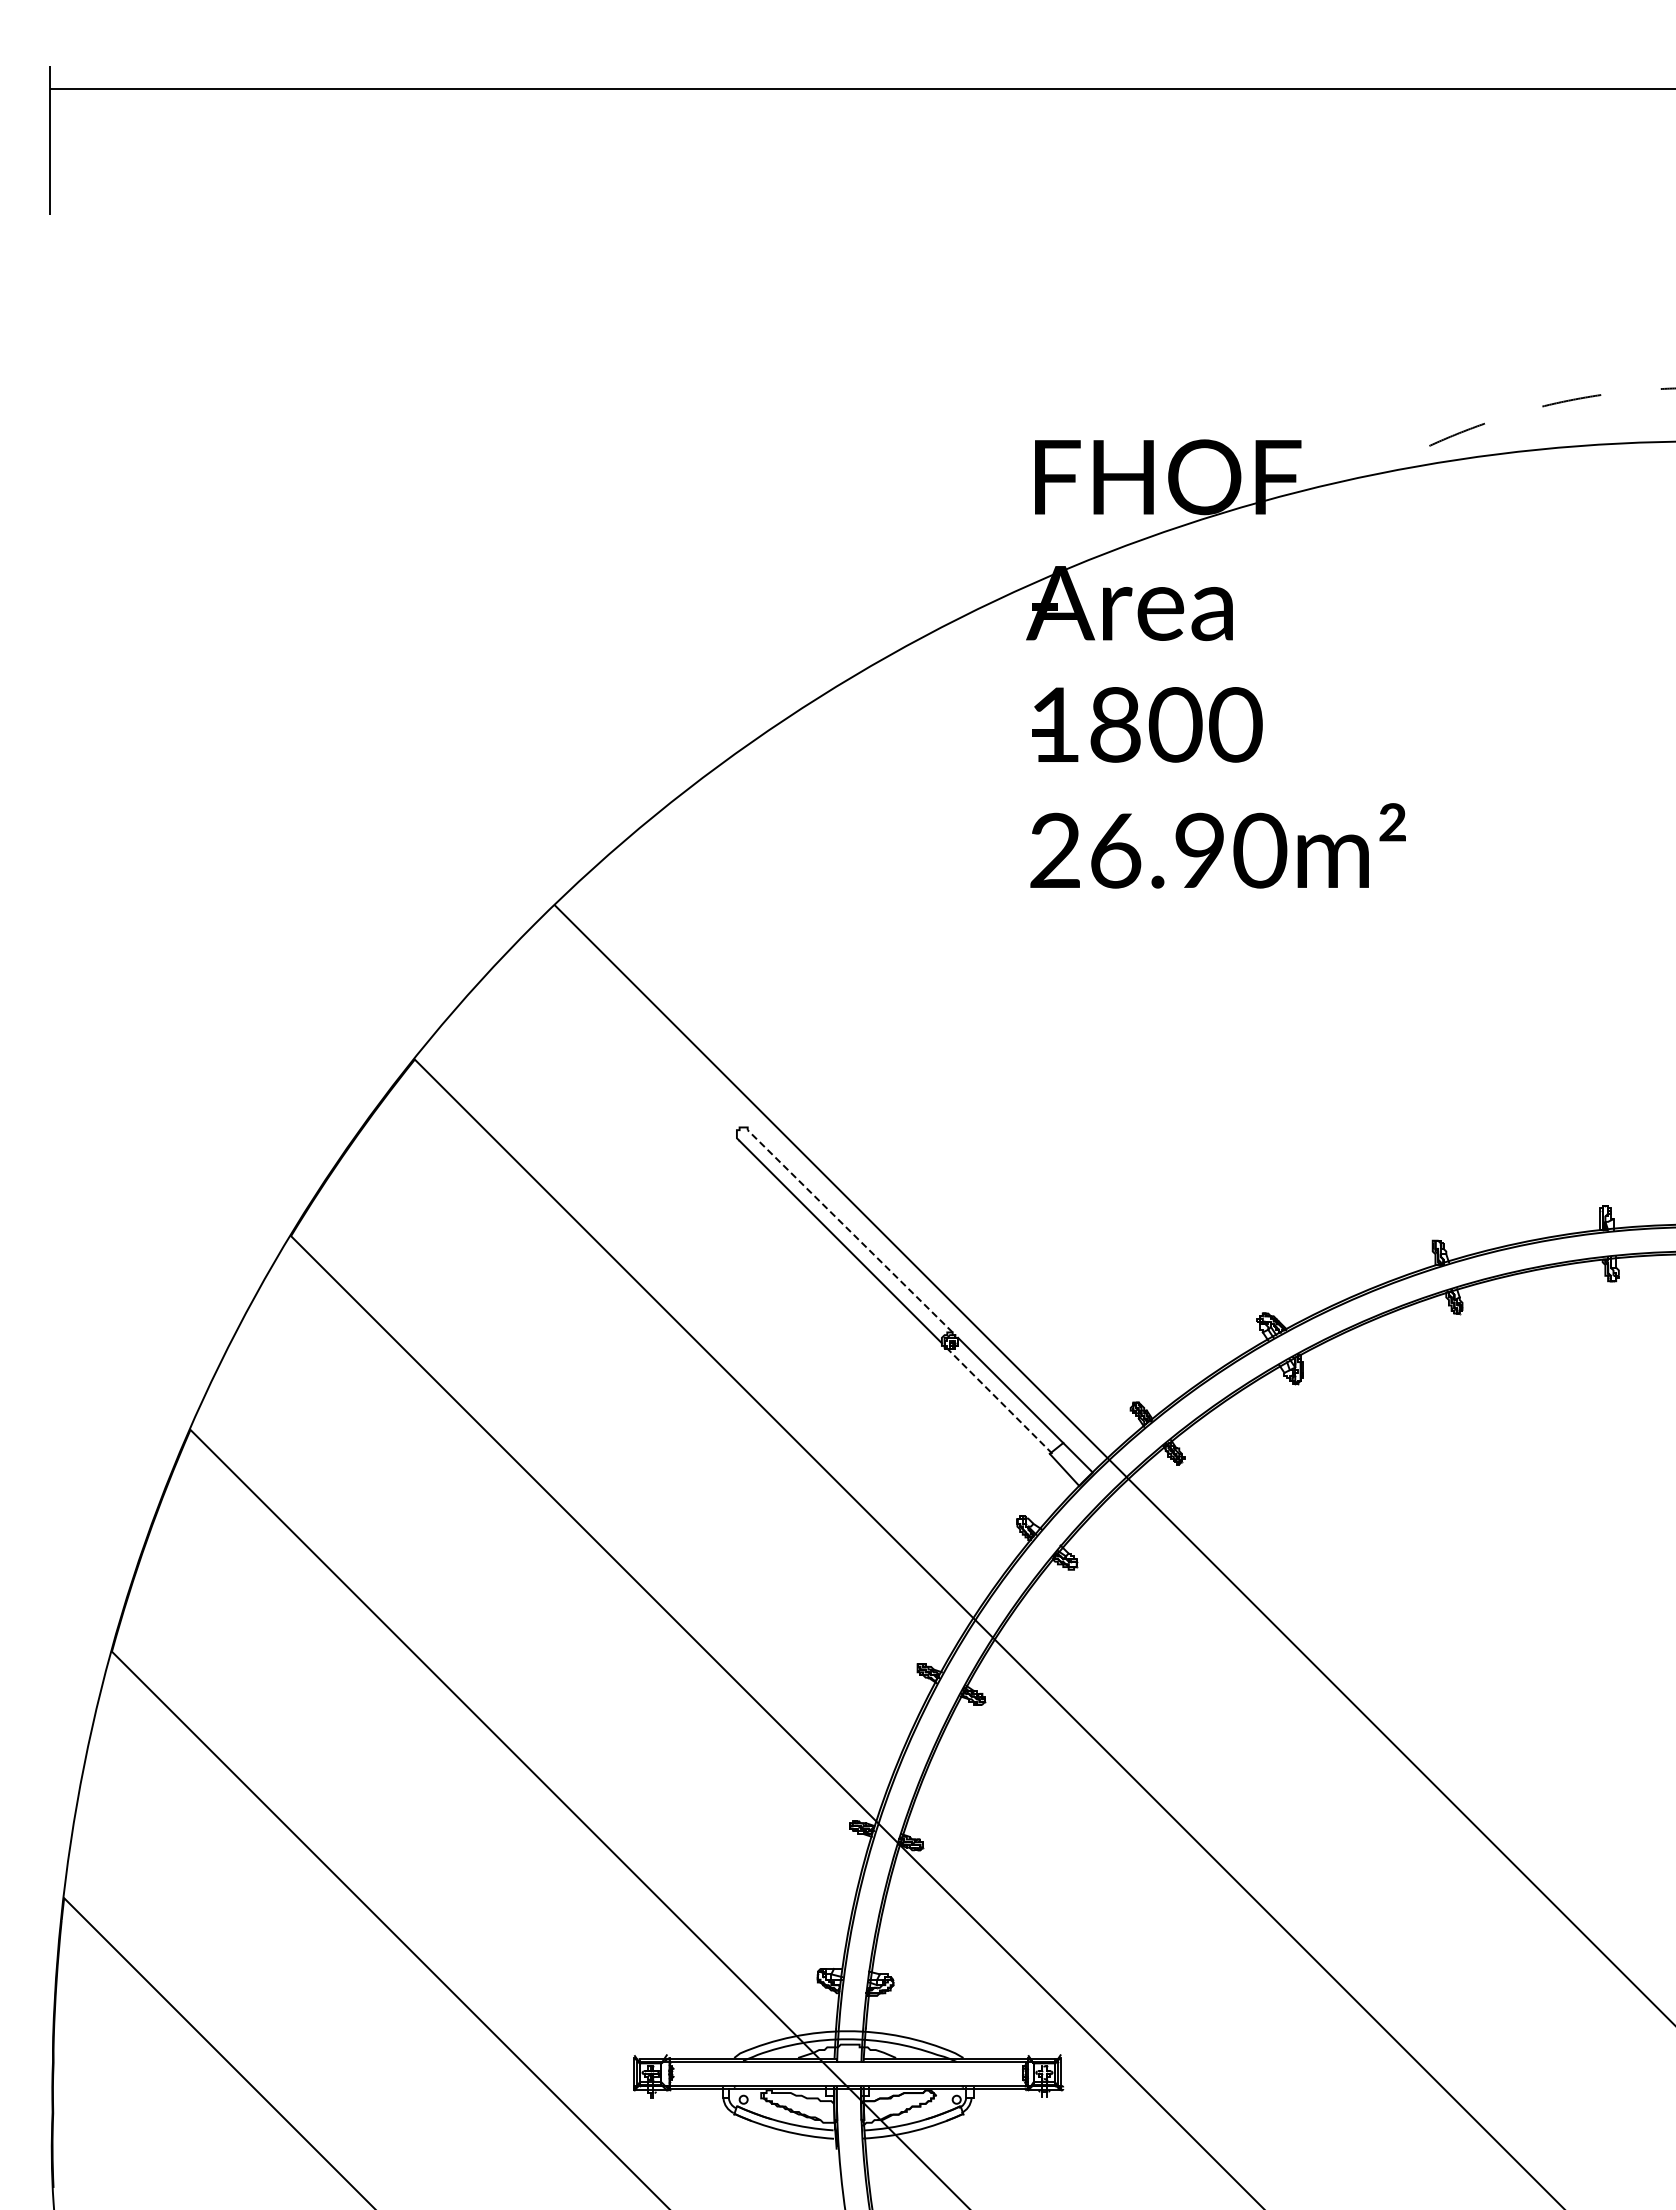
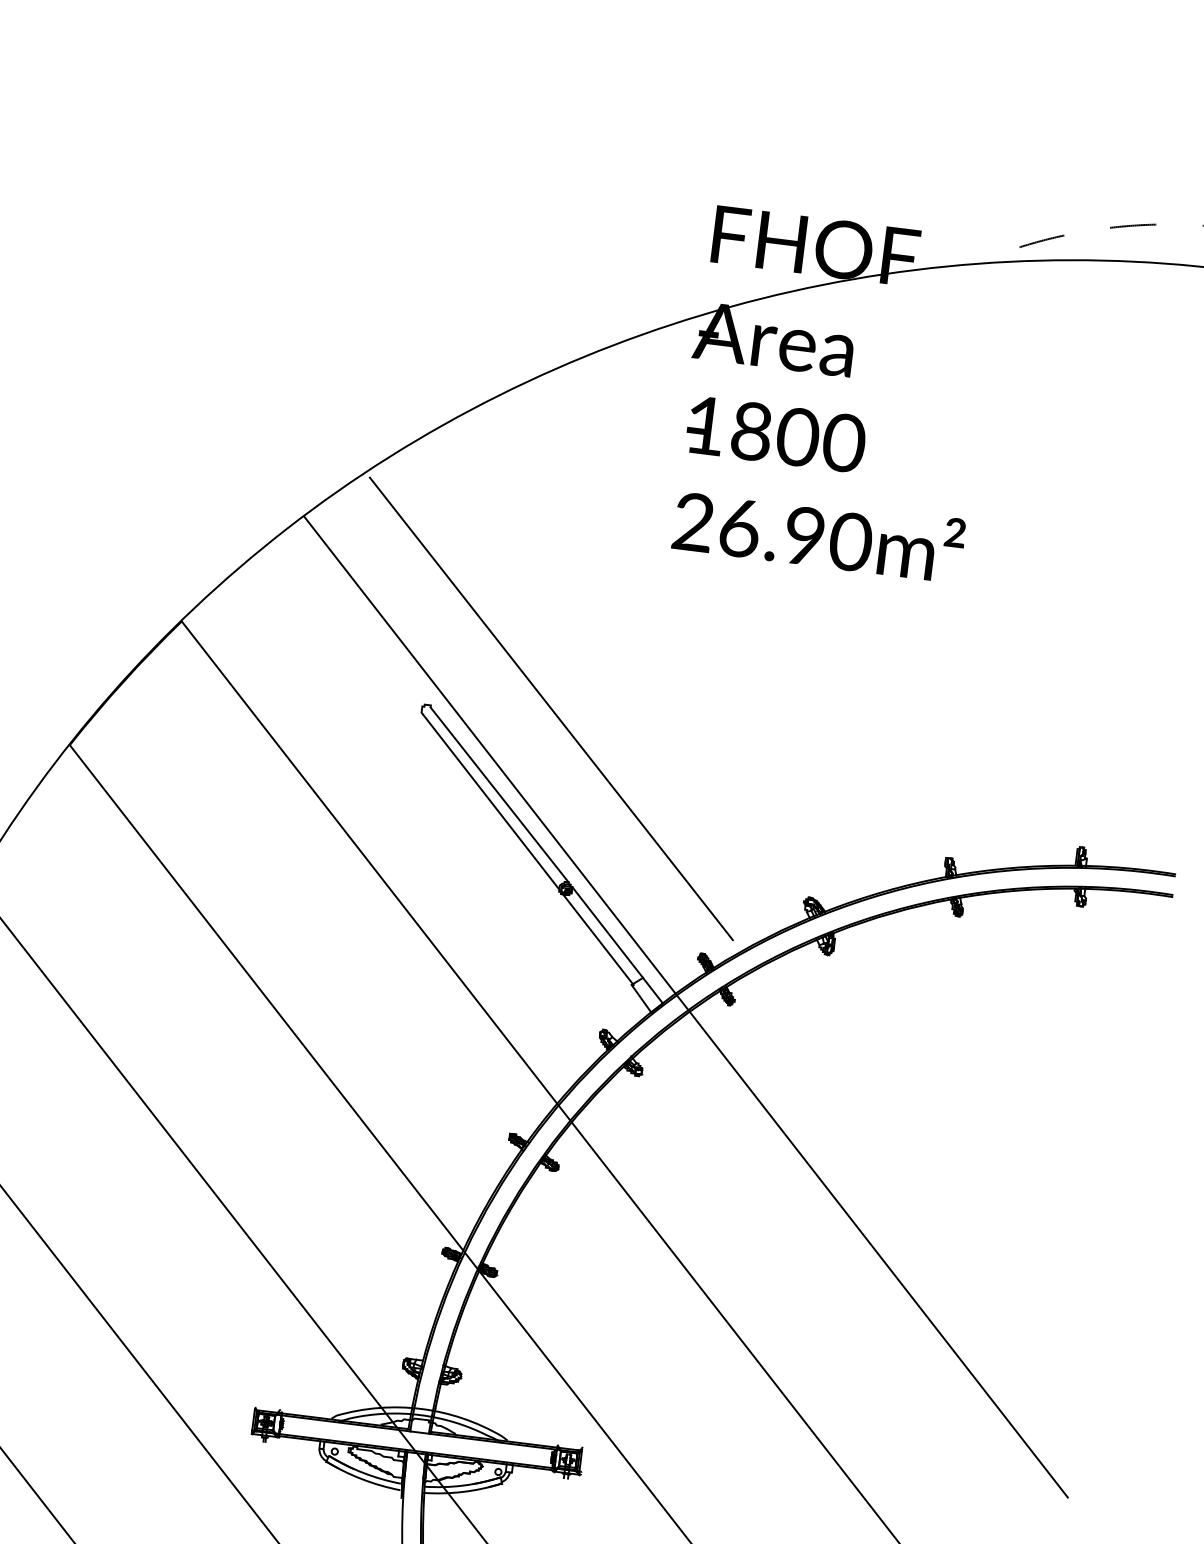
line: (902, 1112) -> (551, 708), added
line: (850, 1231) -> (499, 795), dashed -> solid
line: (999, 1400) -> (598, 939), dashed -> solid

